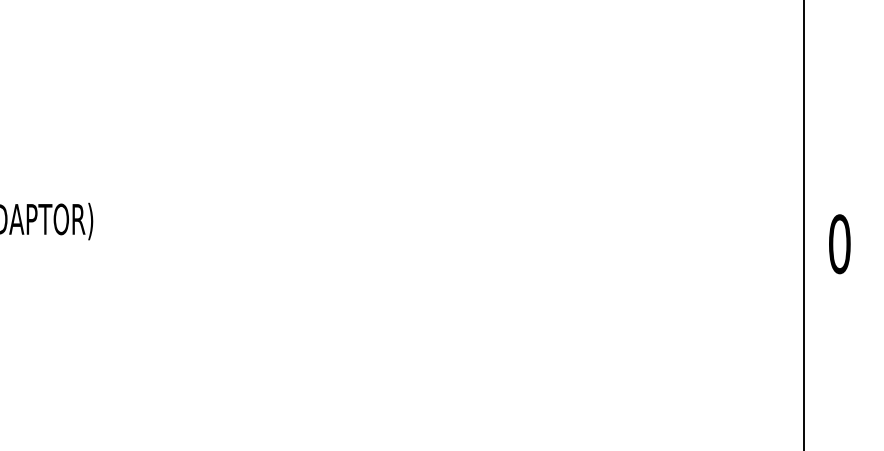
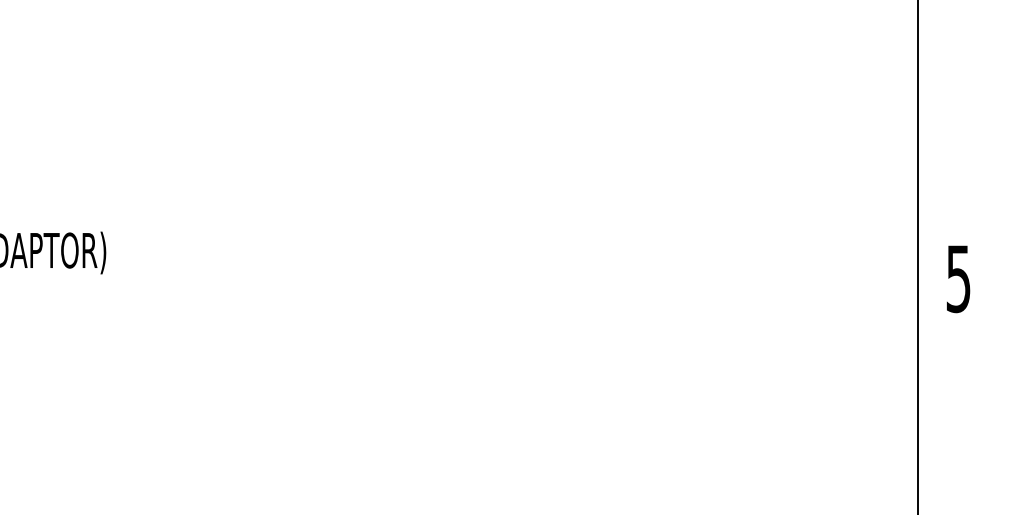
text: (839, 244) -> (958, 279), 0 -> 5

